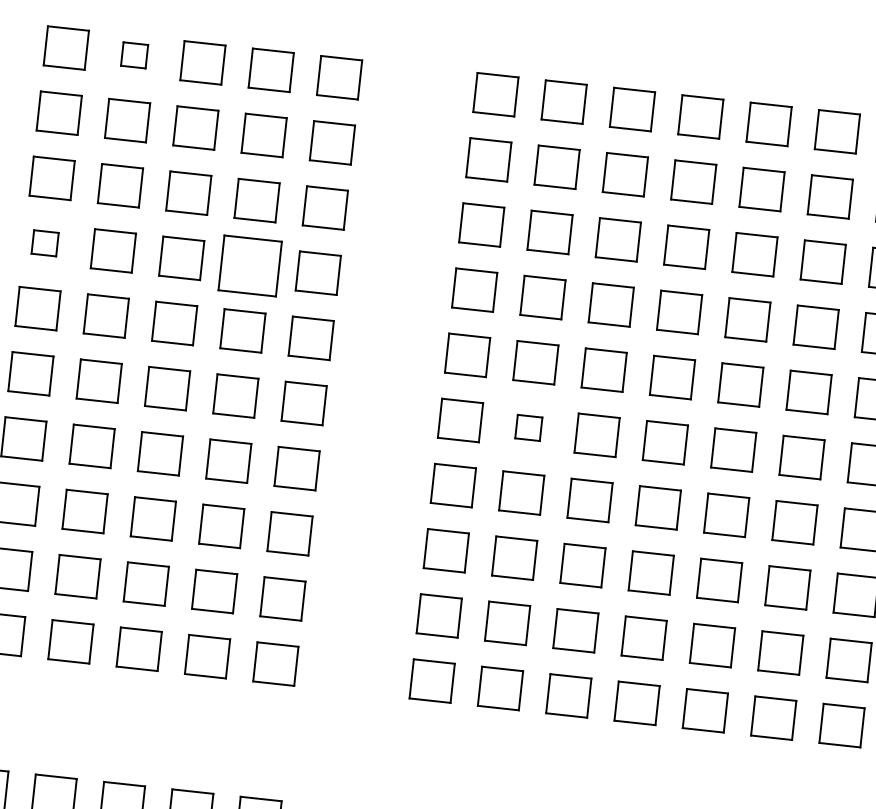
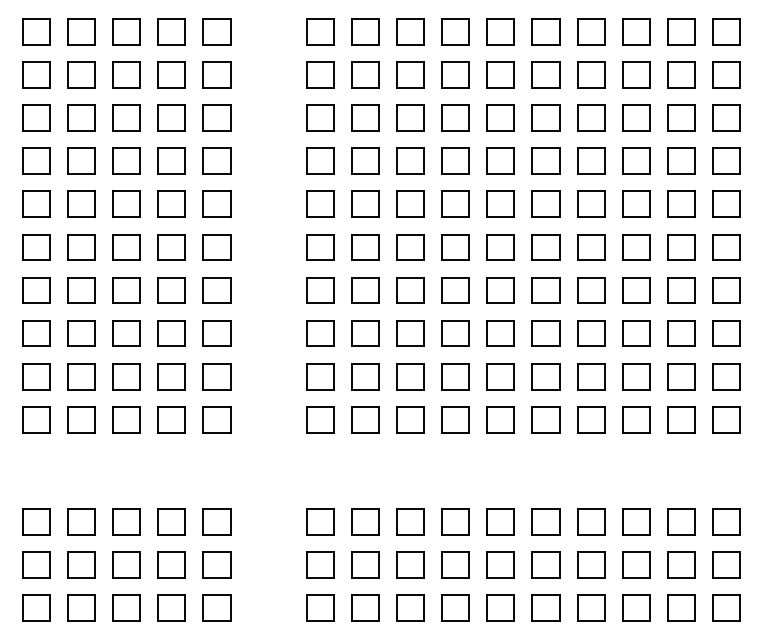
part: (134, 54) -> (81, 31), size x1.67
part: (45, 242) -> (36, 160), size x1.67
part: (249, 264) -> (171, 160), size x0.71
part: (528, 428) -> (365, 247), size x1.67

